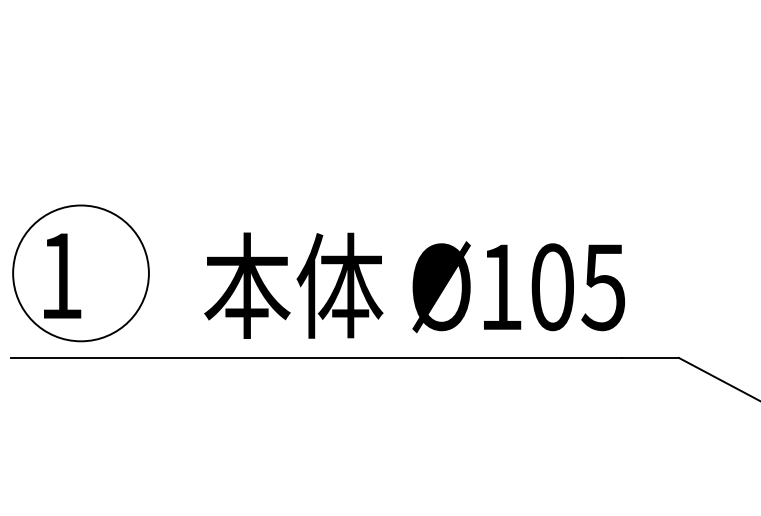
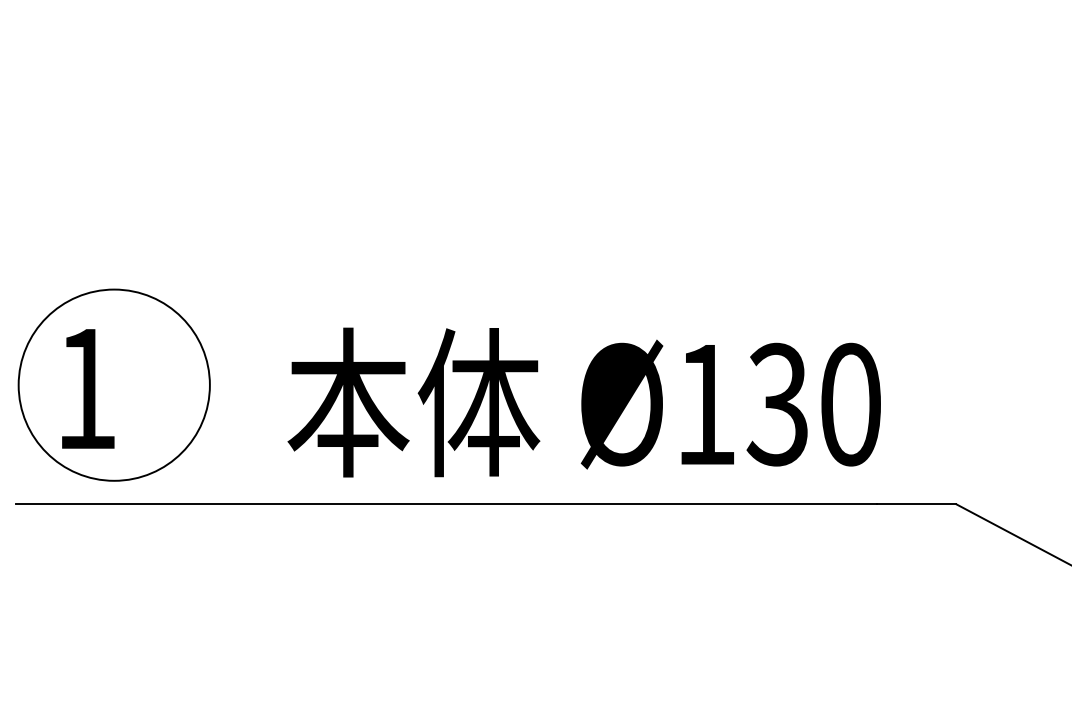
text: (577, 287) -> (813, 405), Ø105 -> Ø130

